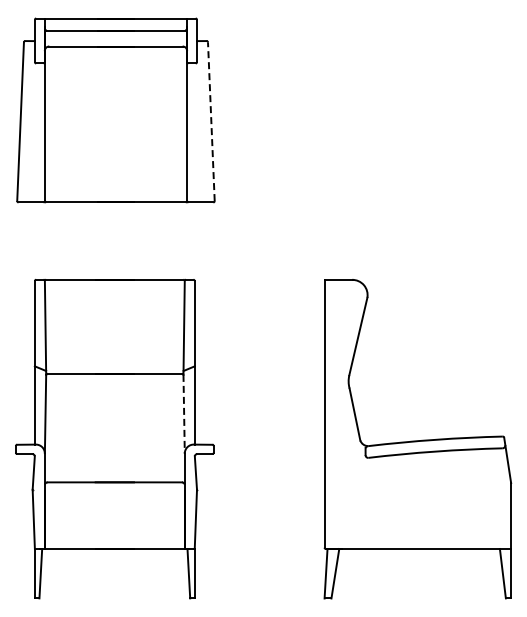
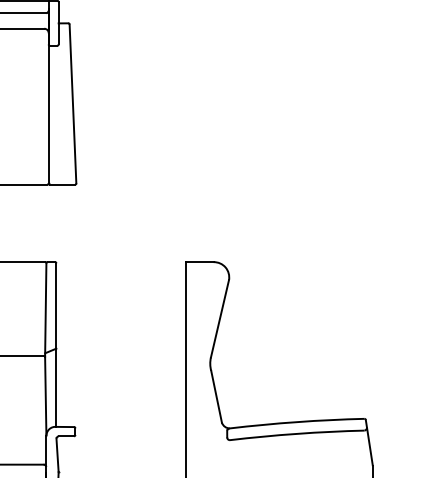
line: (211, 121) -> (73, 103), dashed -> solid
line: (184, 414) -> (46, 396), dashed -> solid

